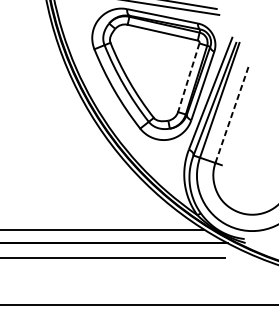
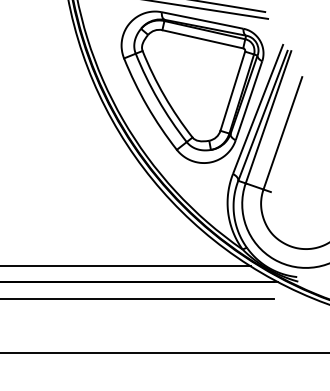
line: (188, 77) -> (232, 91), dashed -> solid
line: (232, 113) -> (283, 132), dashed -> solid

